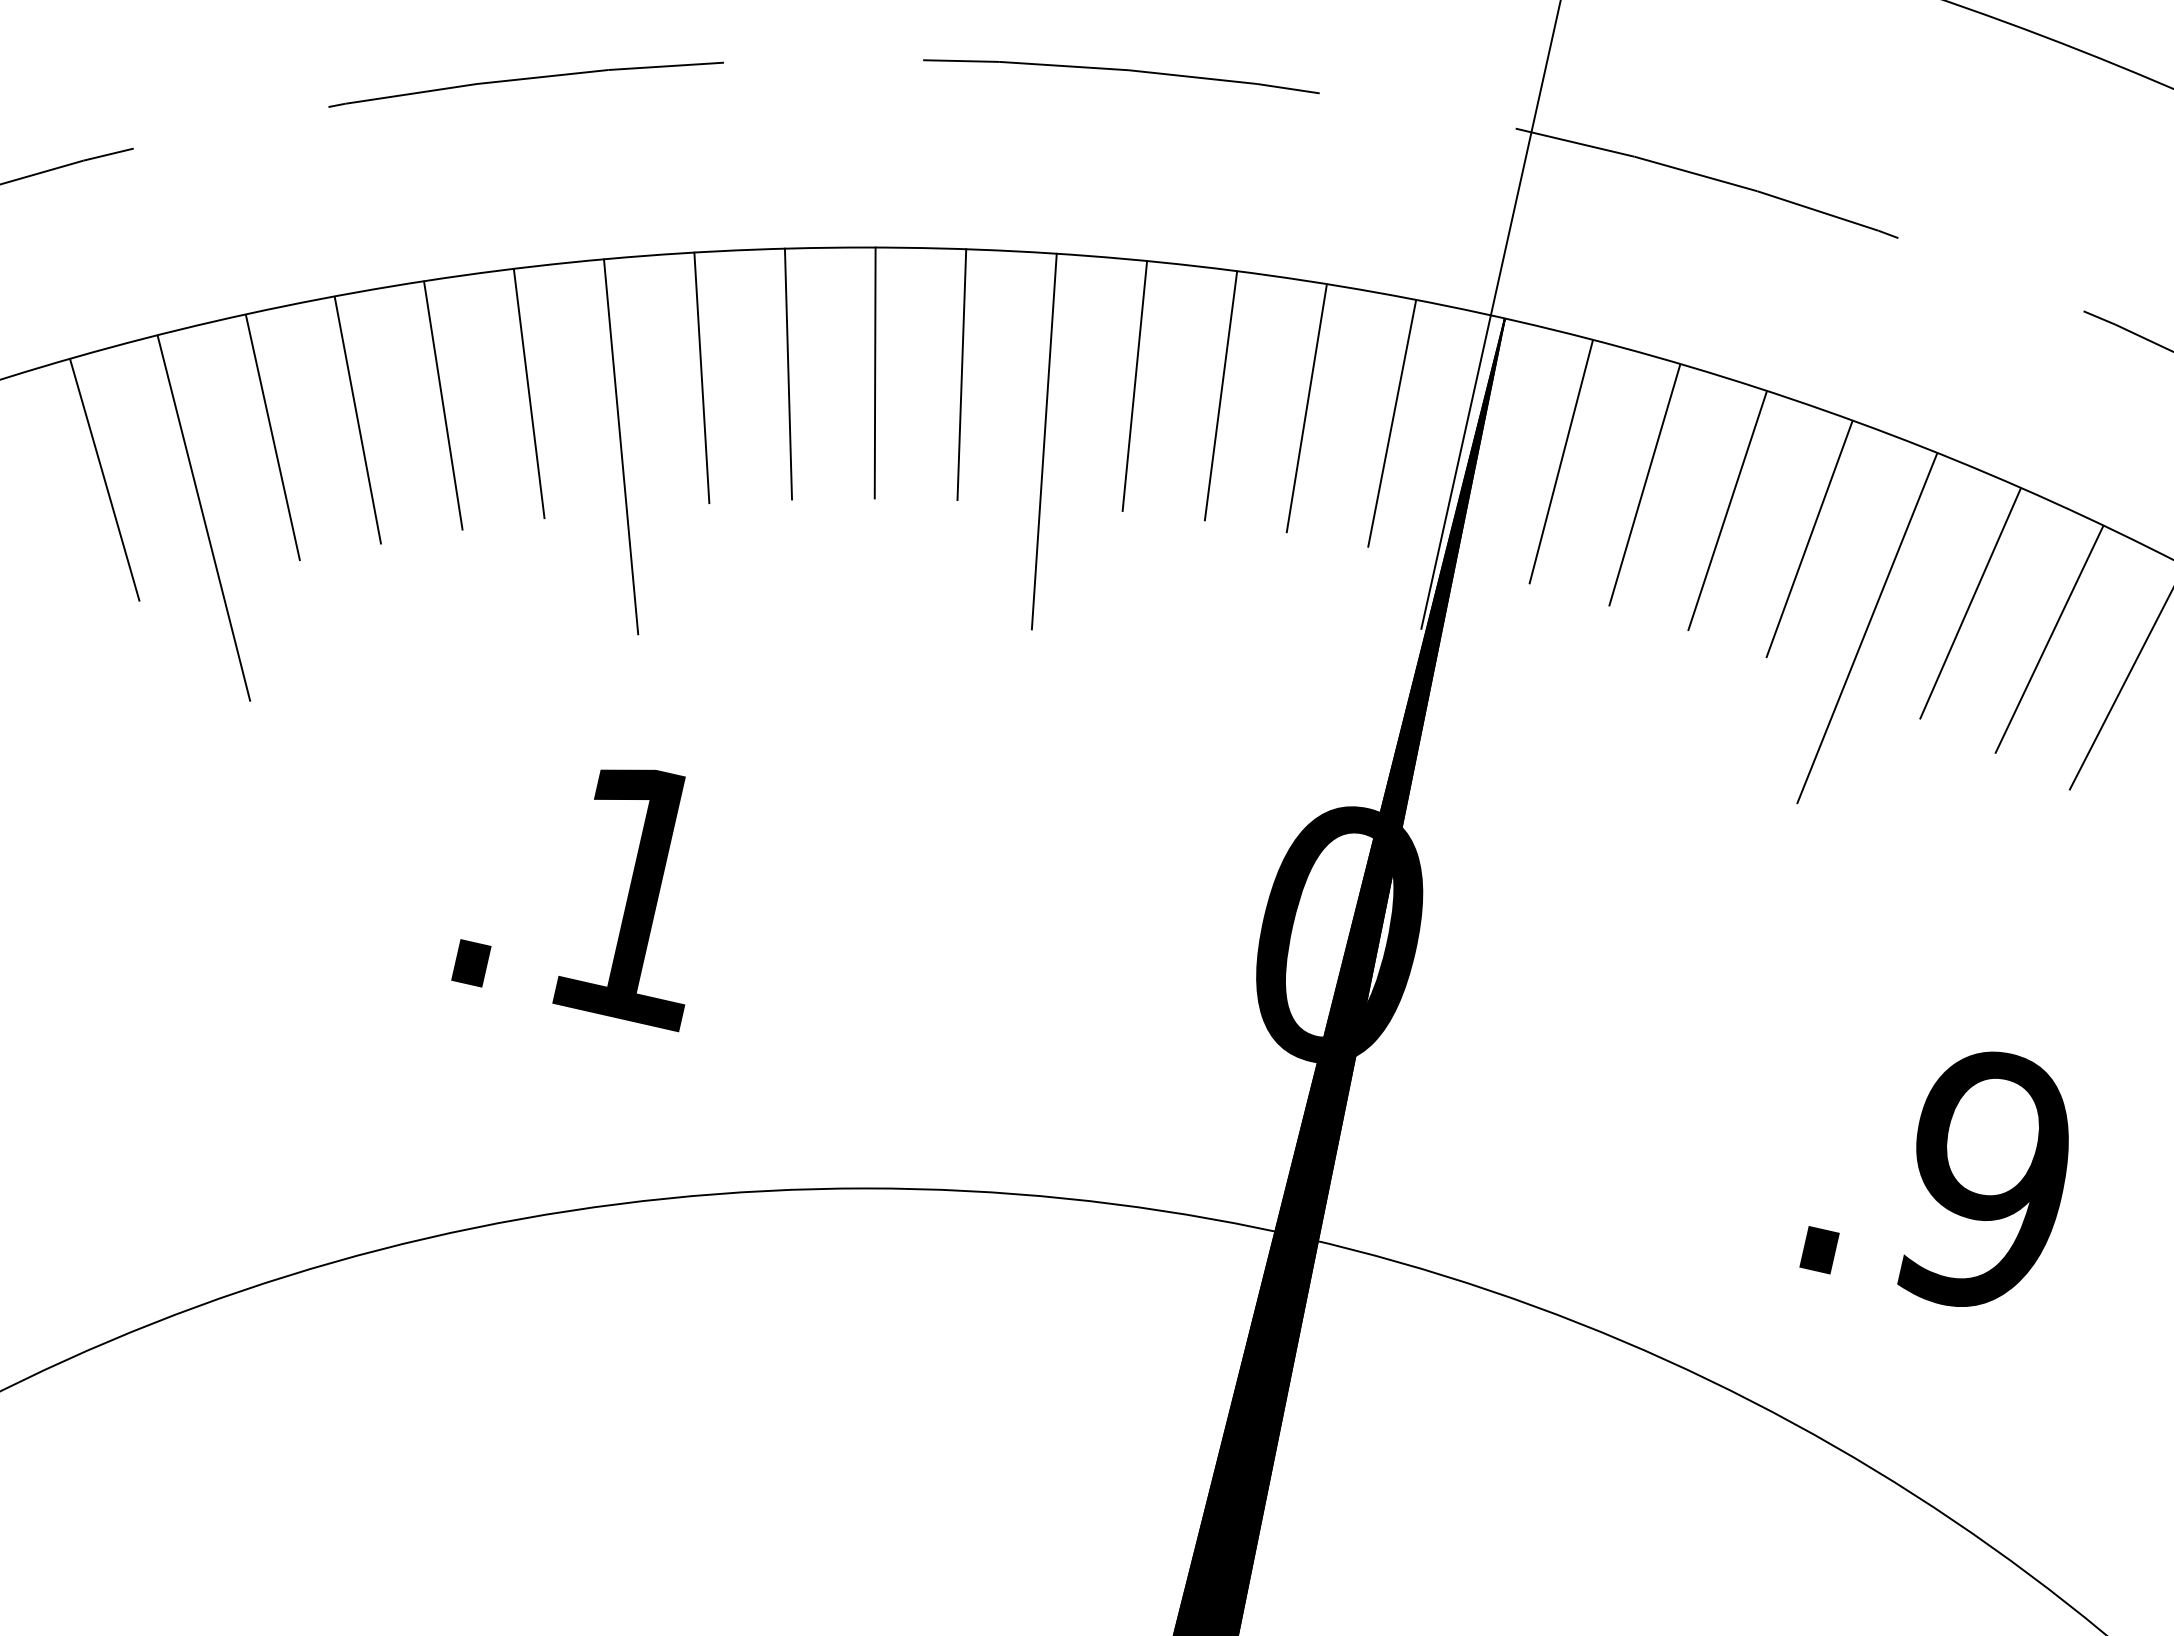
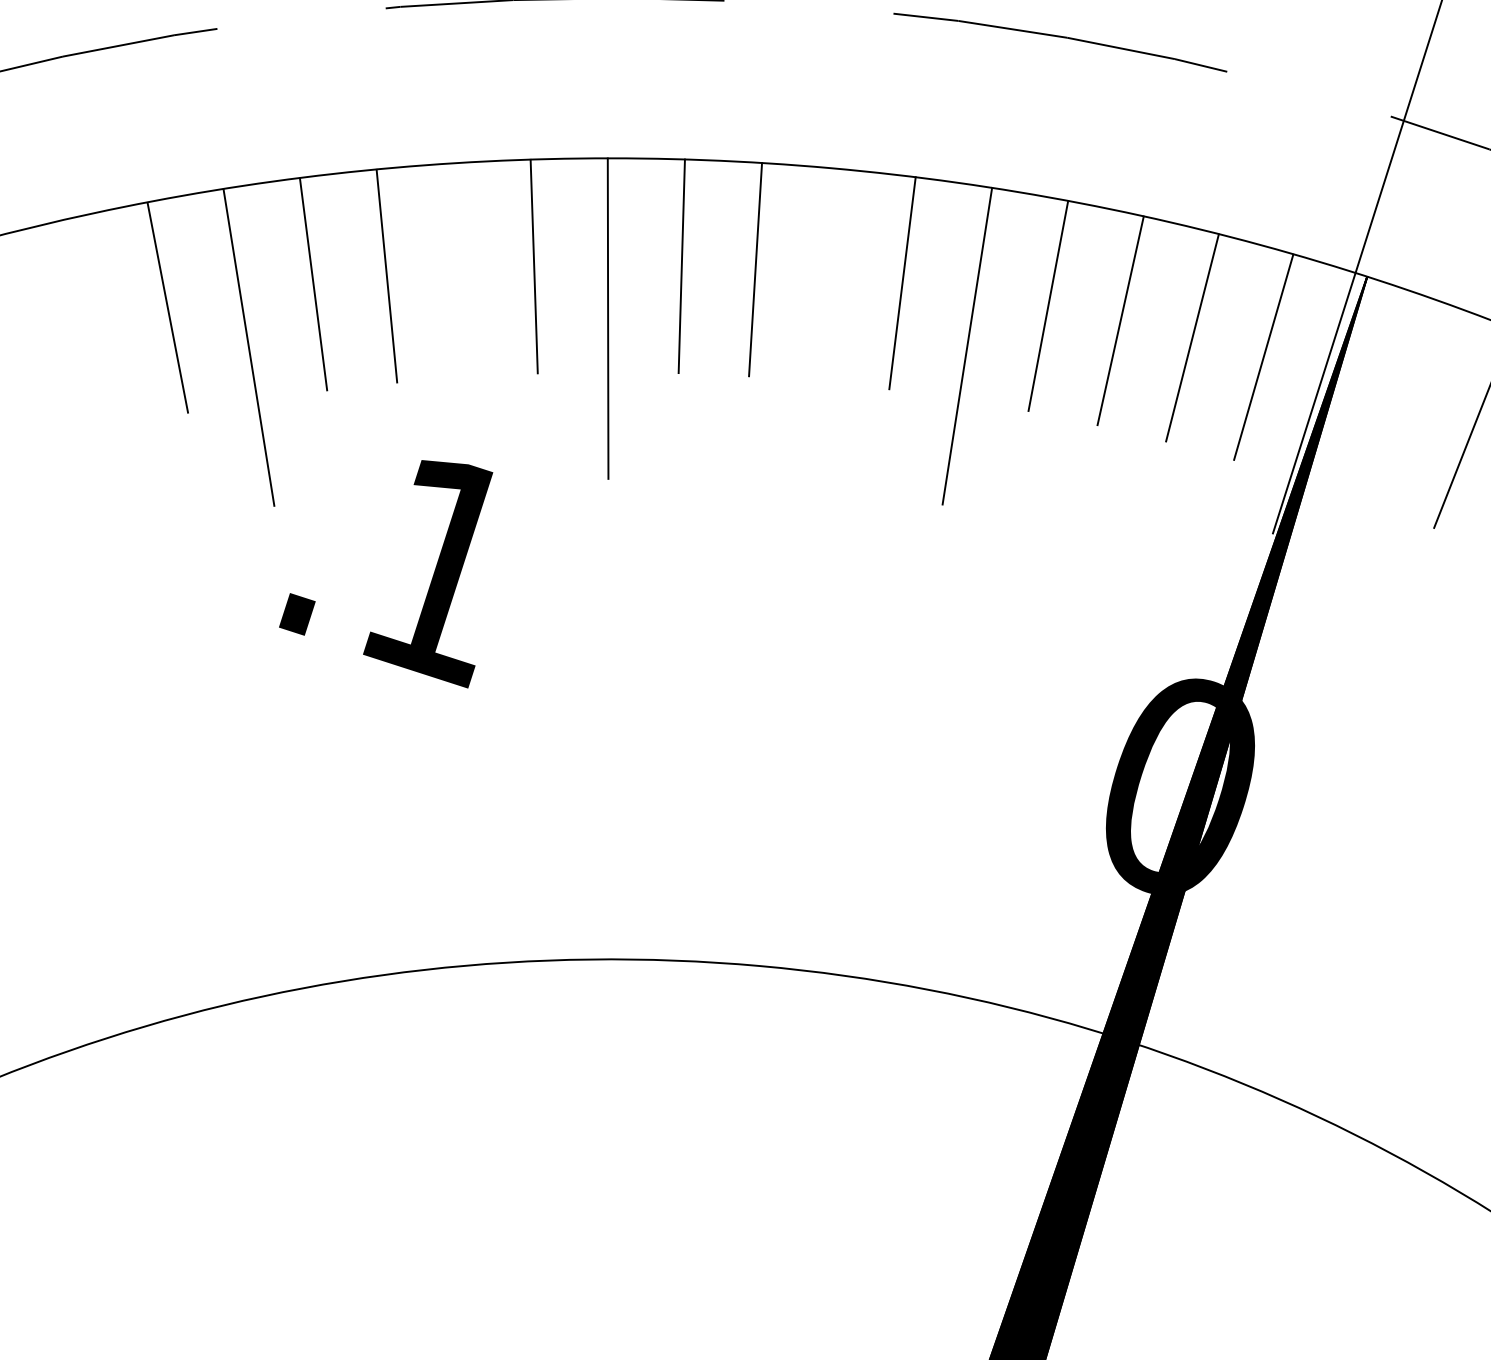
line: (874, 372) -> (828, 274), removed
line: (443, 405) -> (460, 270), removed
line: (1560, 461) -> (1403, 402), removed
text: (568, 900) -> (384, 568), moved

